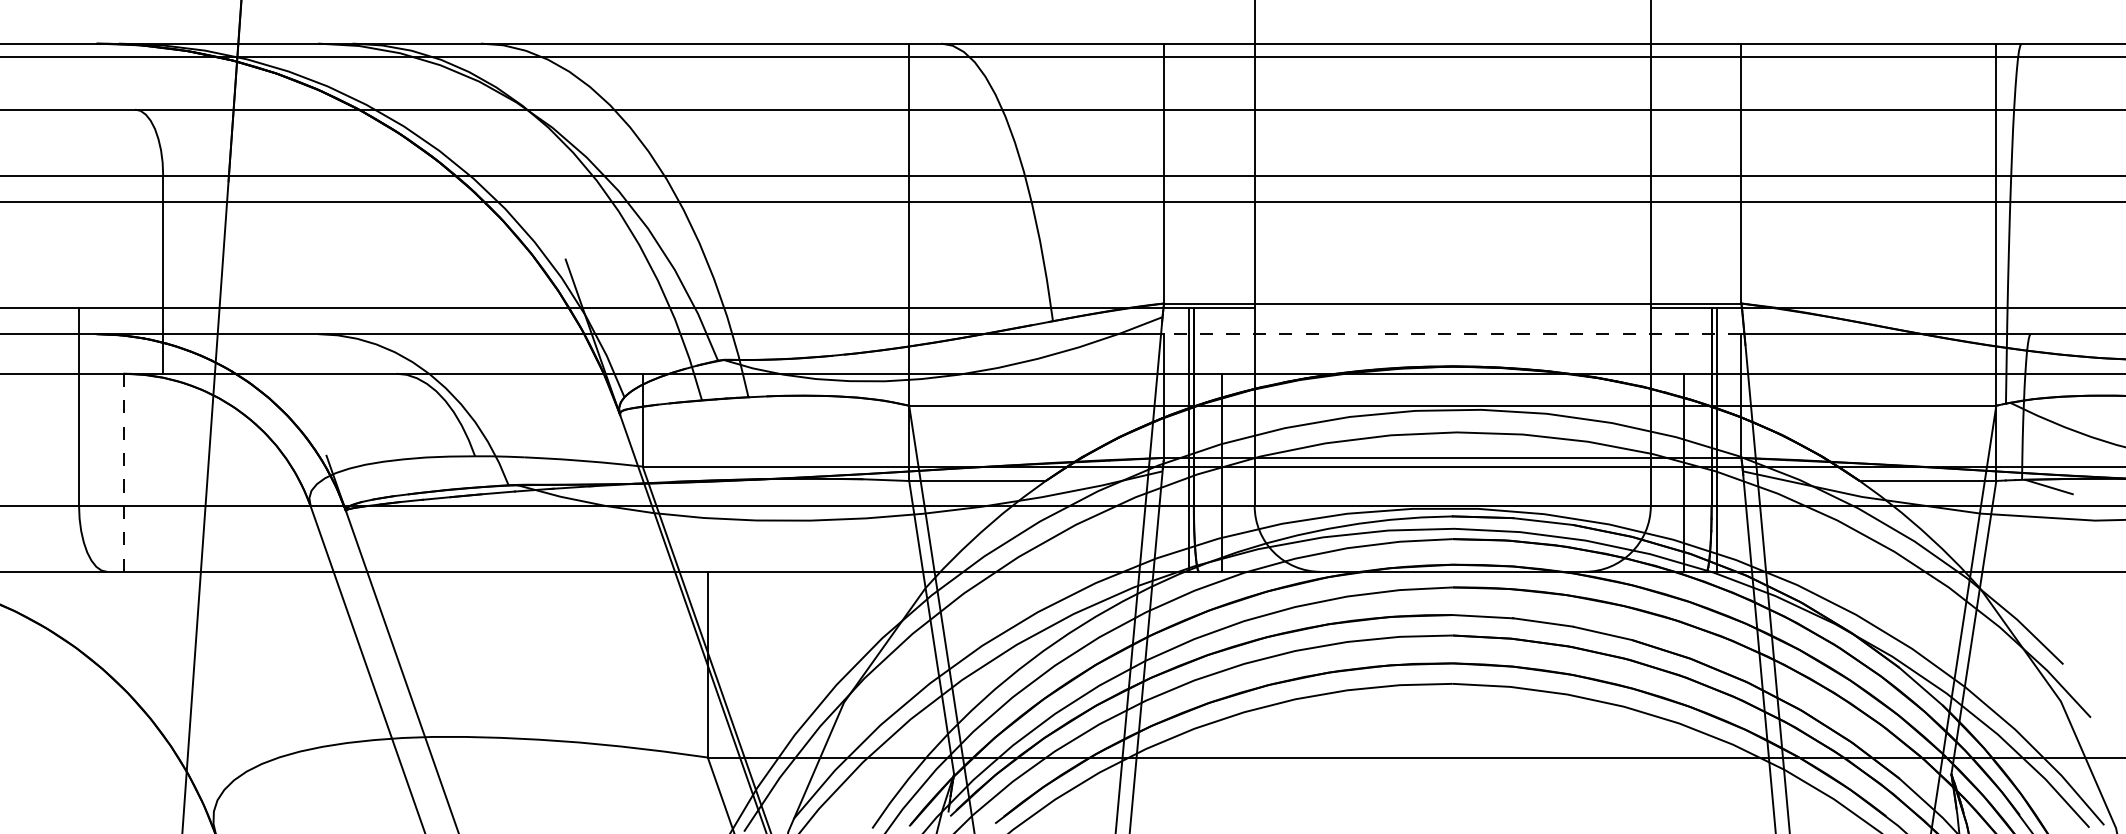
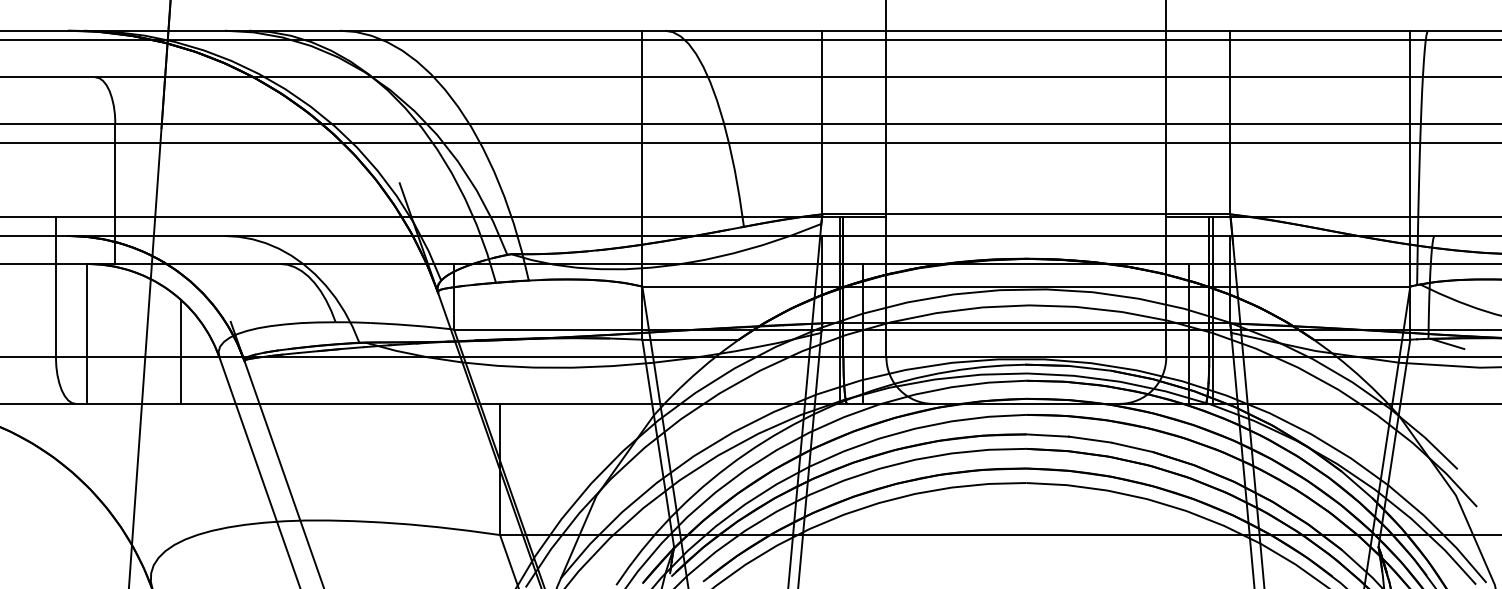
line: (1452, 333) -> (1026, 235), dashed -> solid
line: (123, 472) -> (87, 333), dashed -> solid
line: (255, 497) -> (180, 351), added

